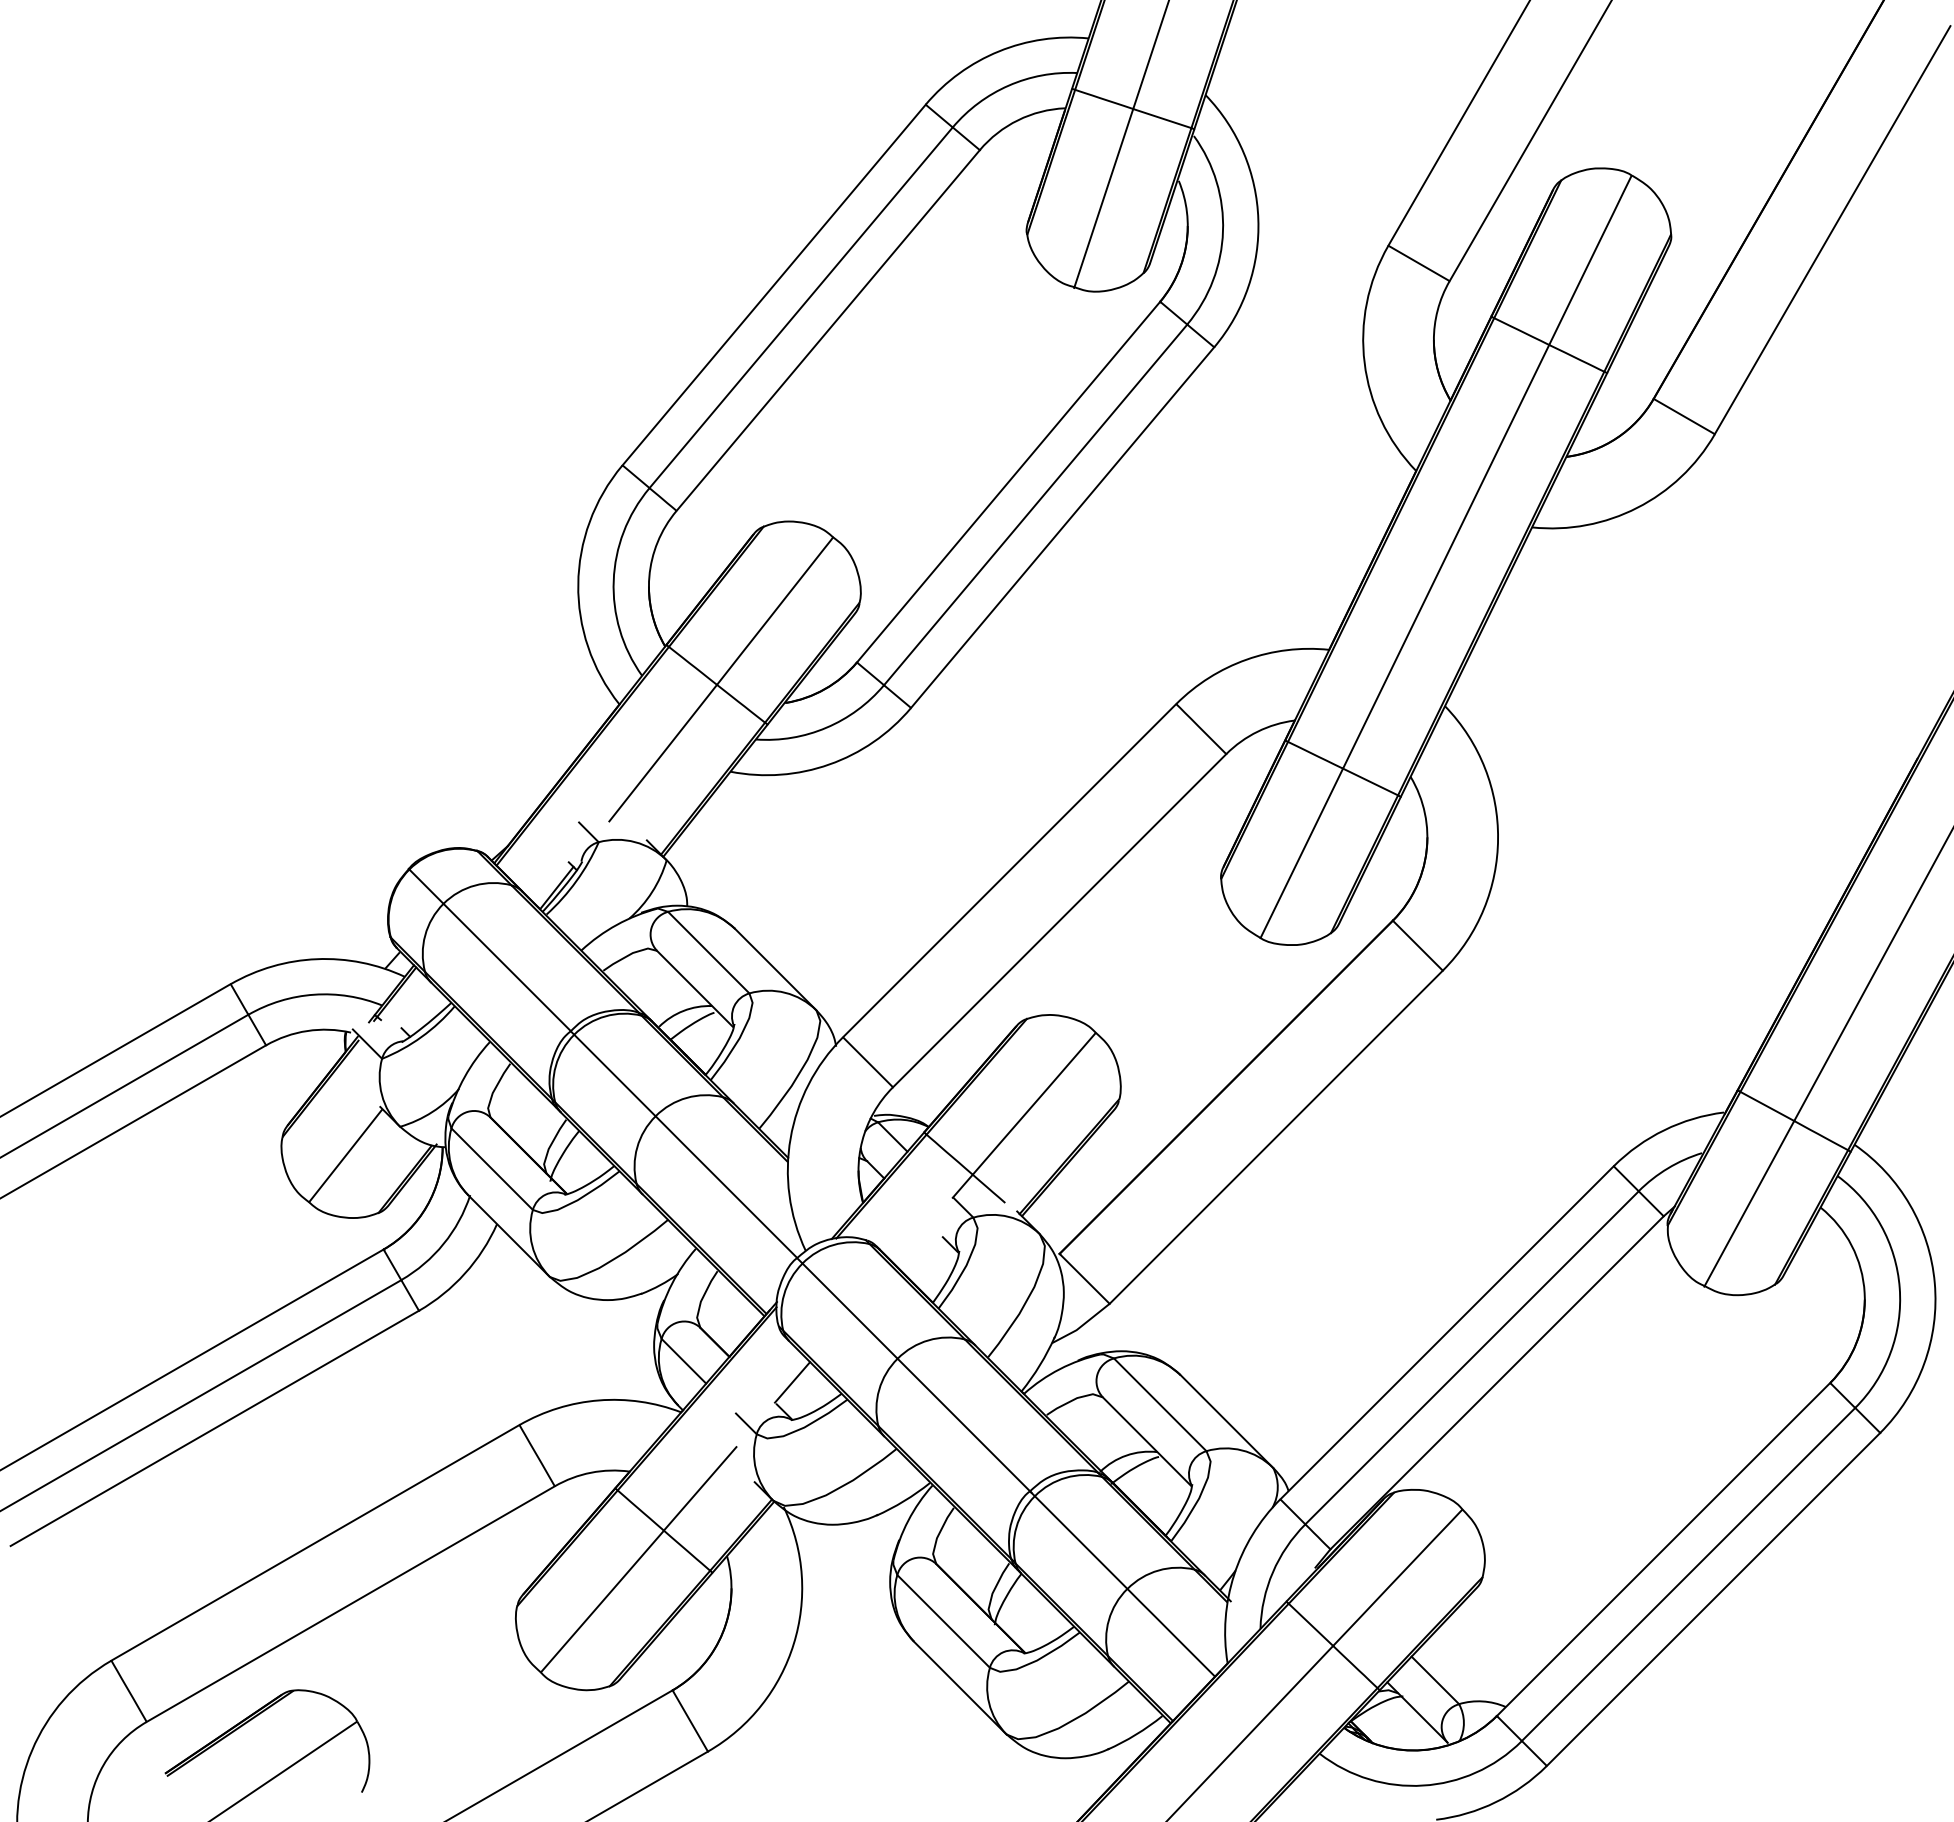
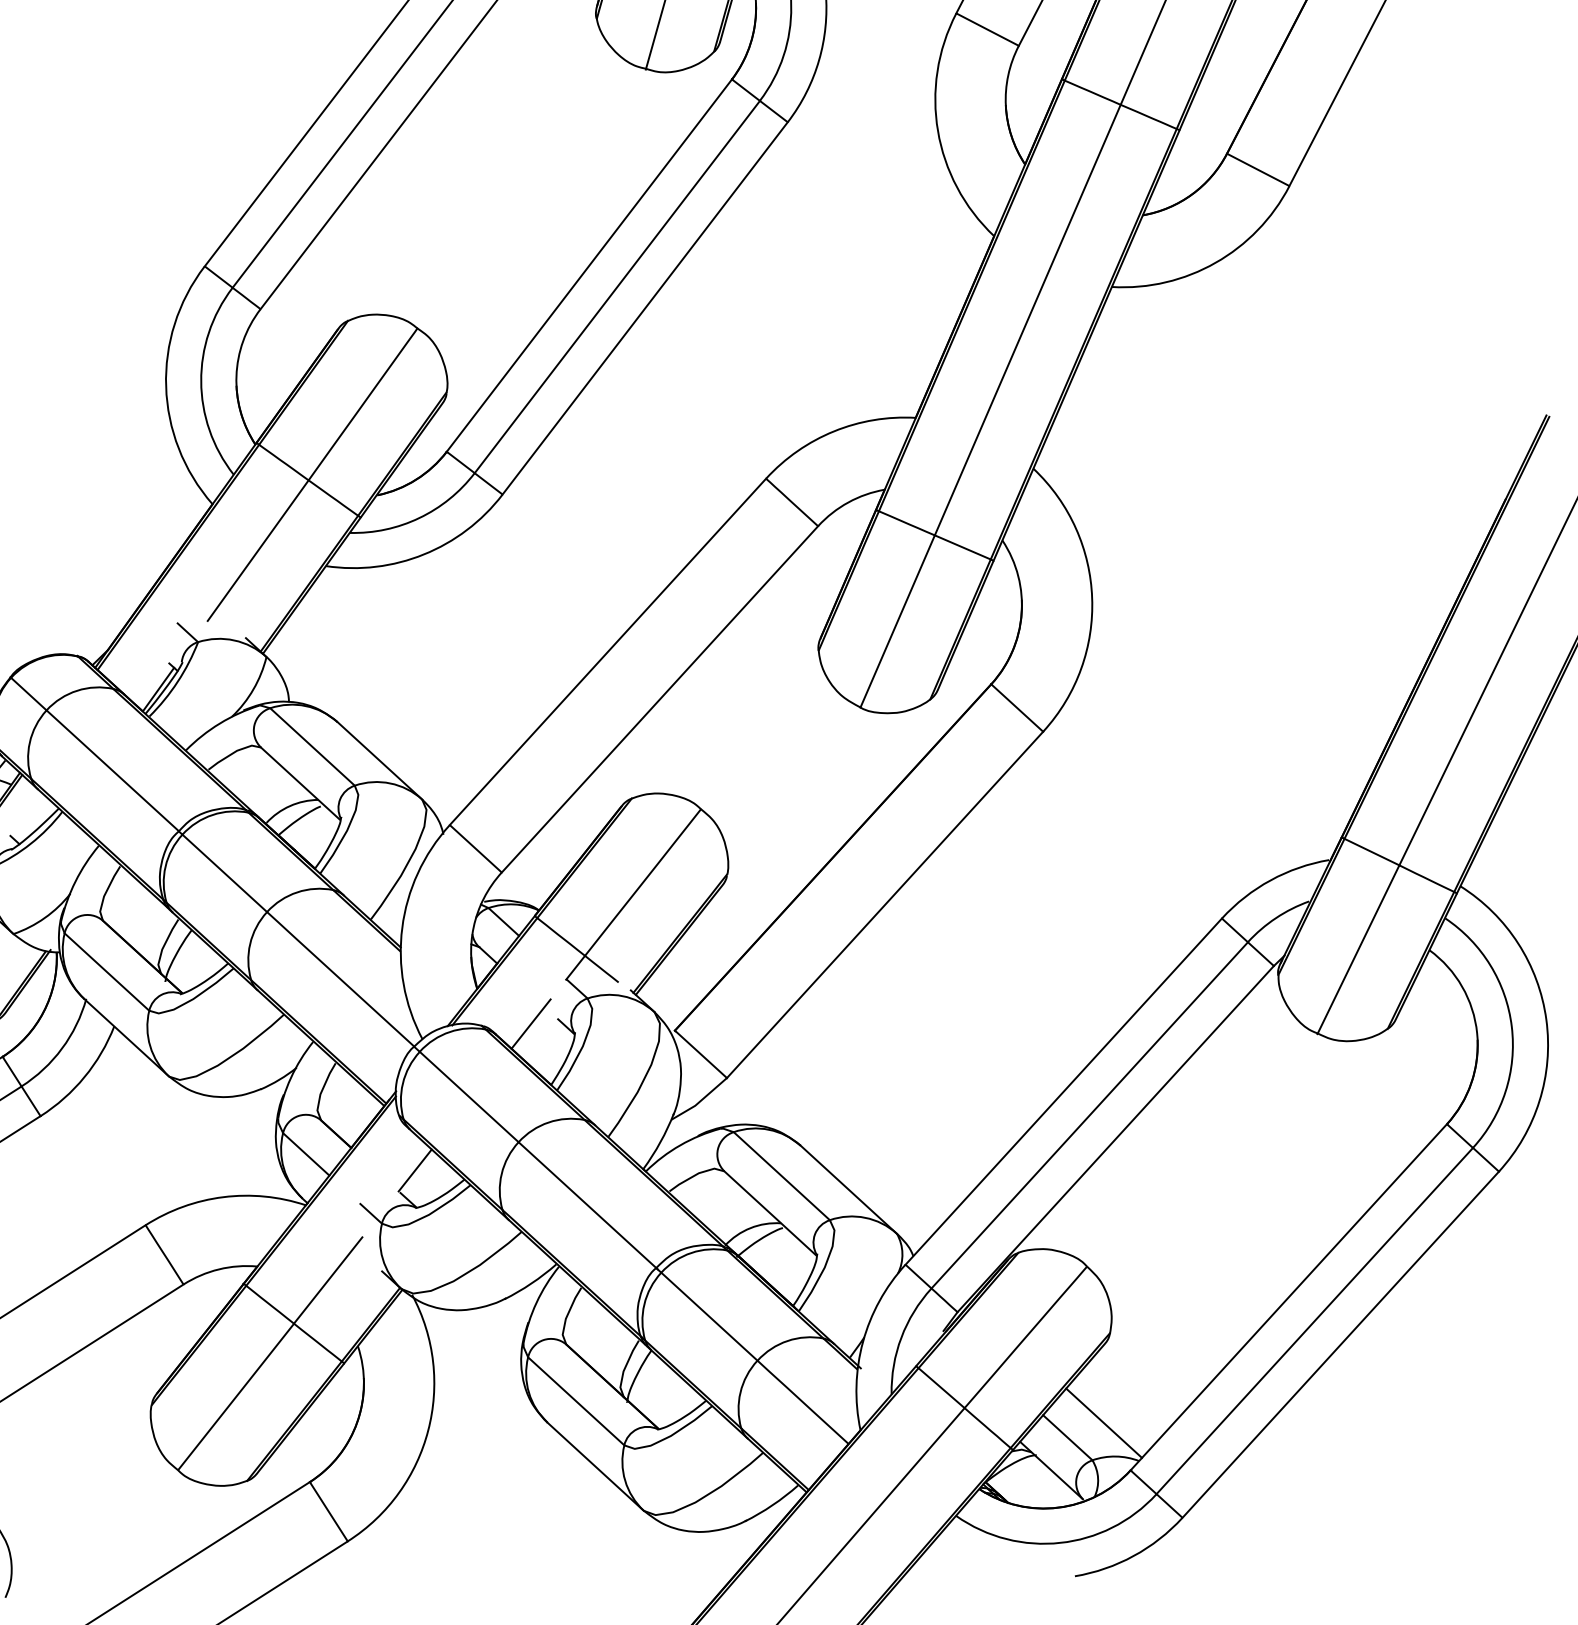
line: (915, 1240) -> (531, 1023), added
line: (1472, 1667) -> (1104, 1423), added

